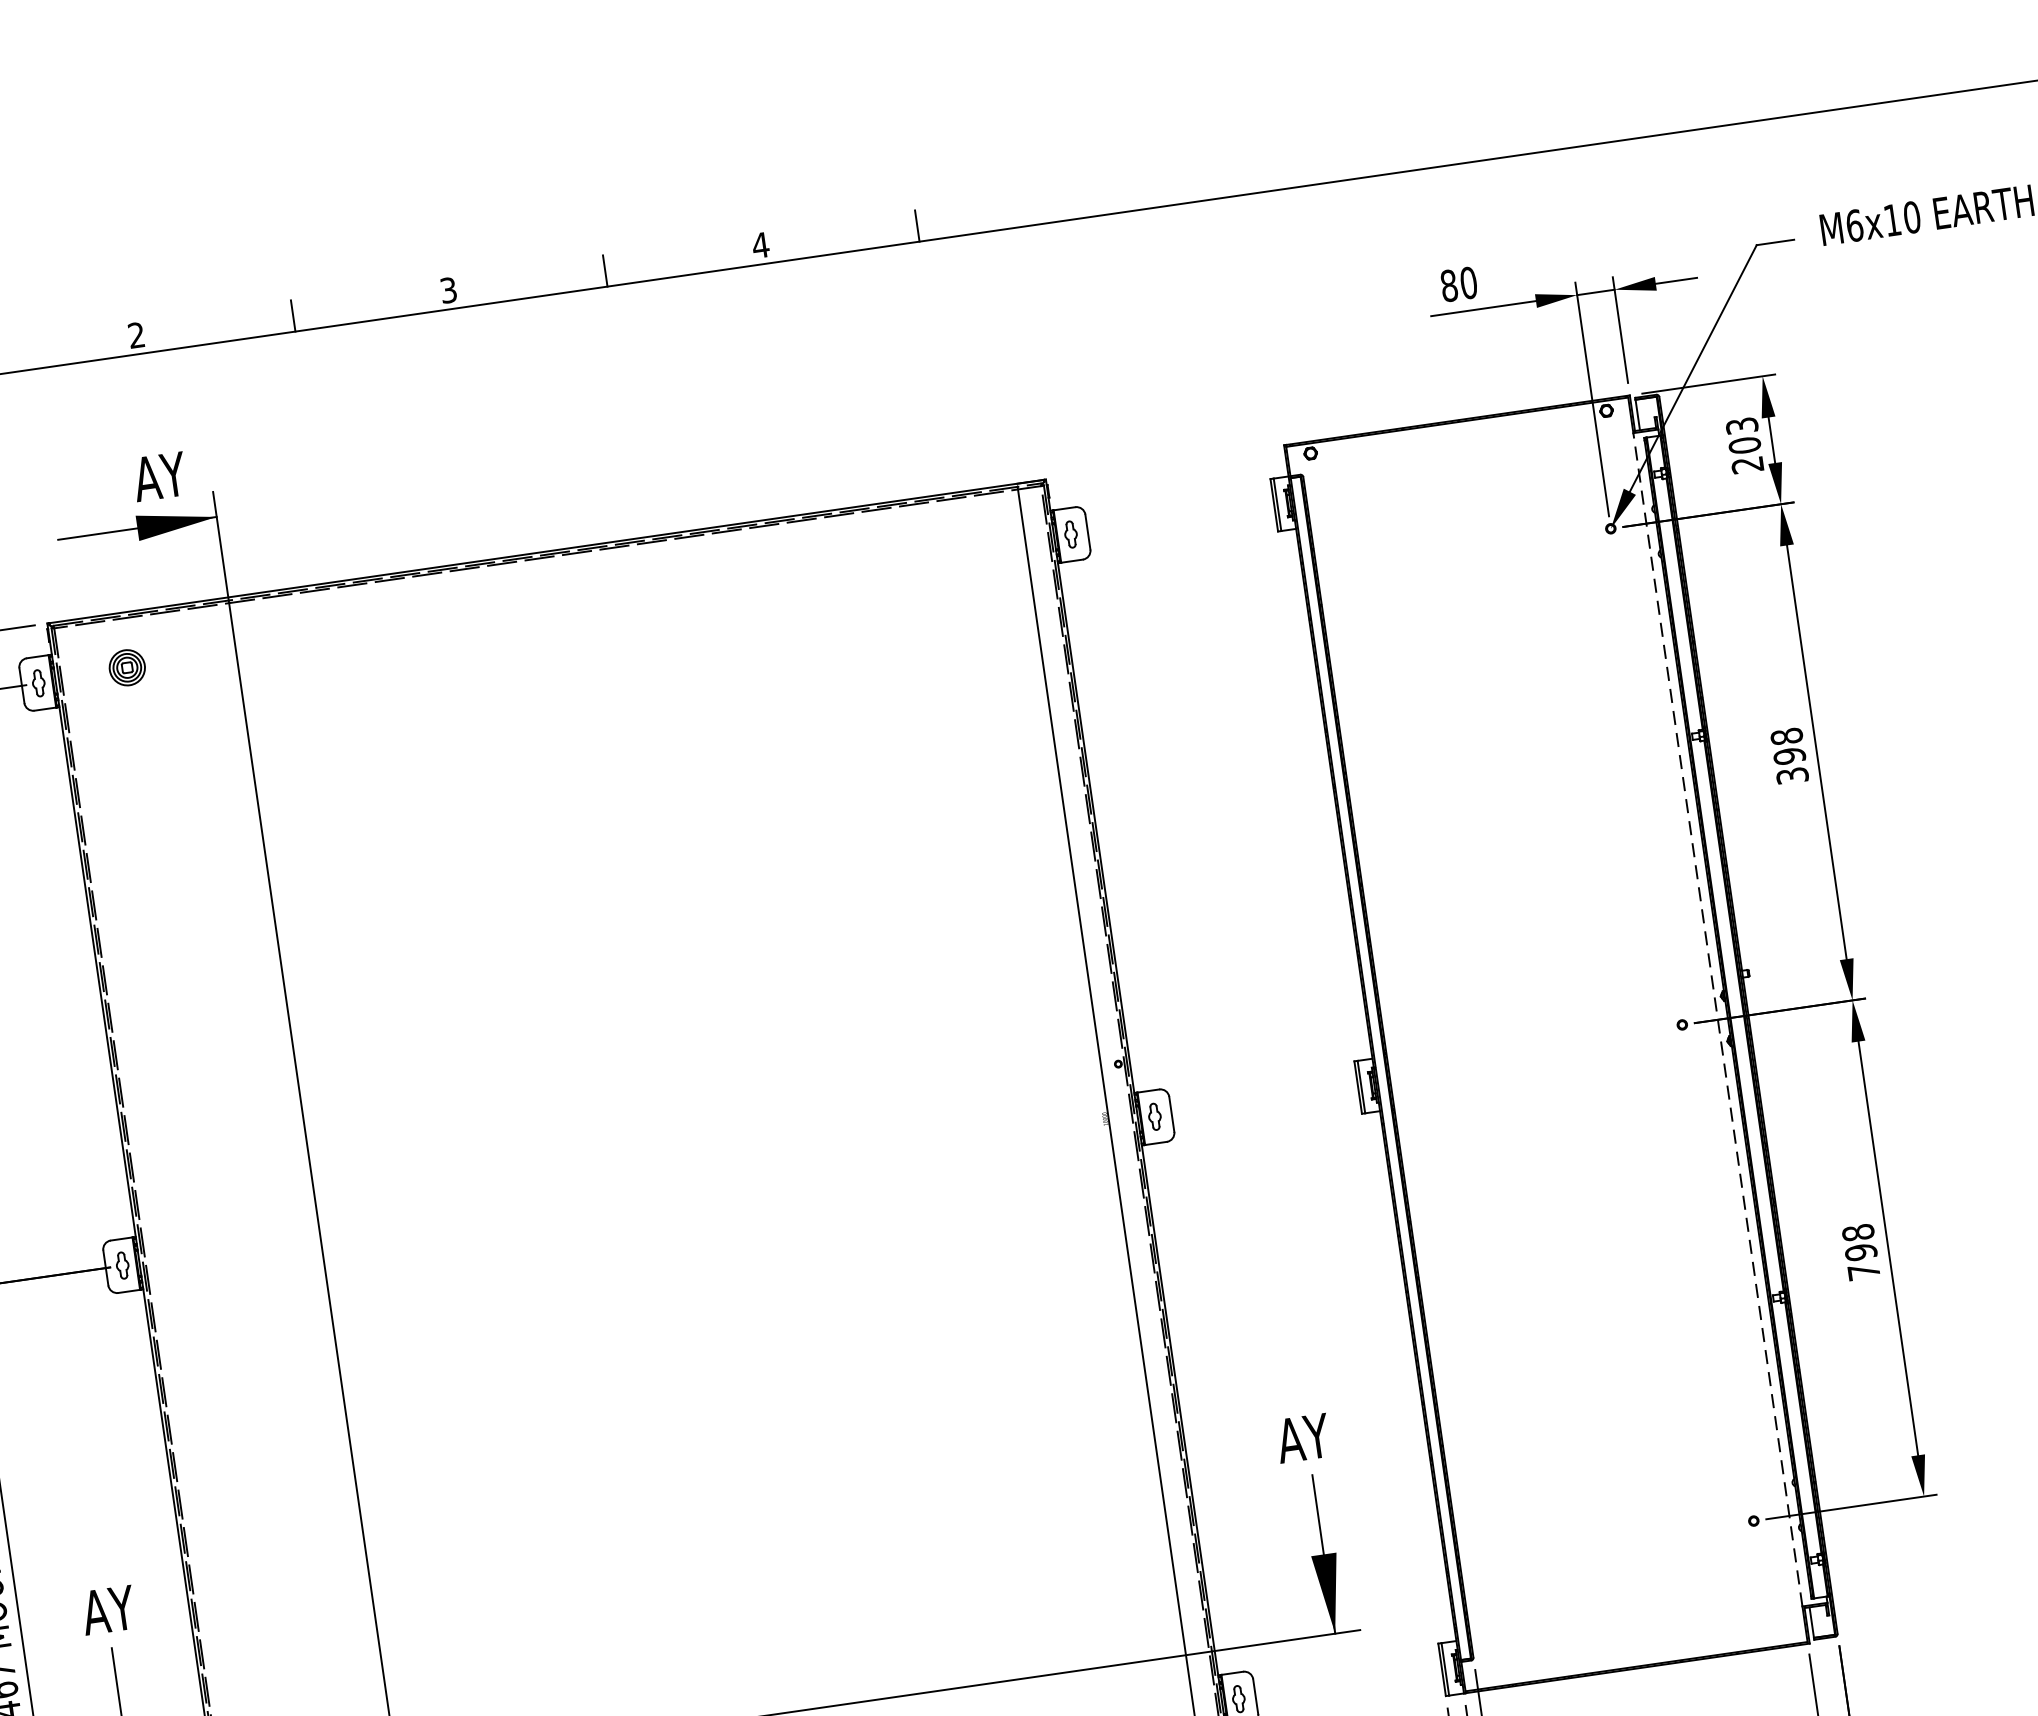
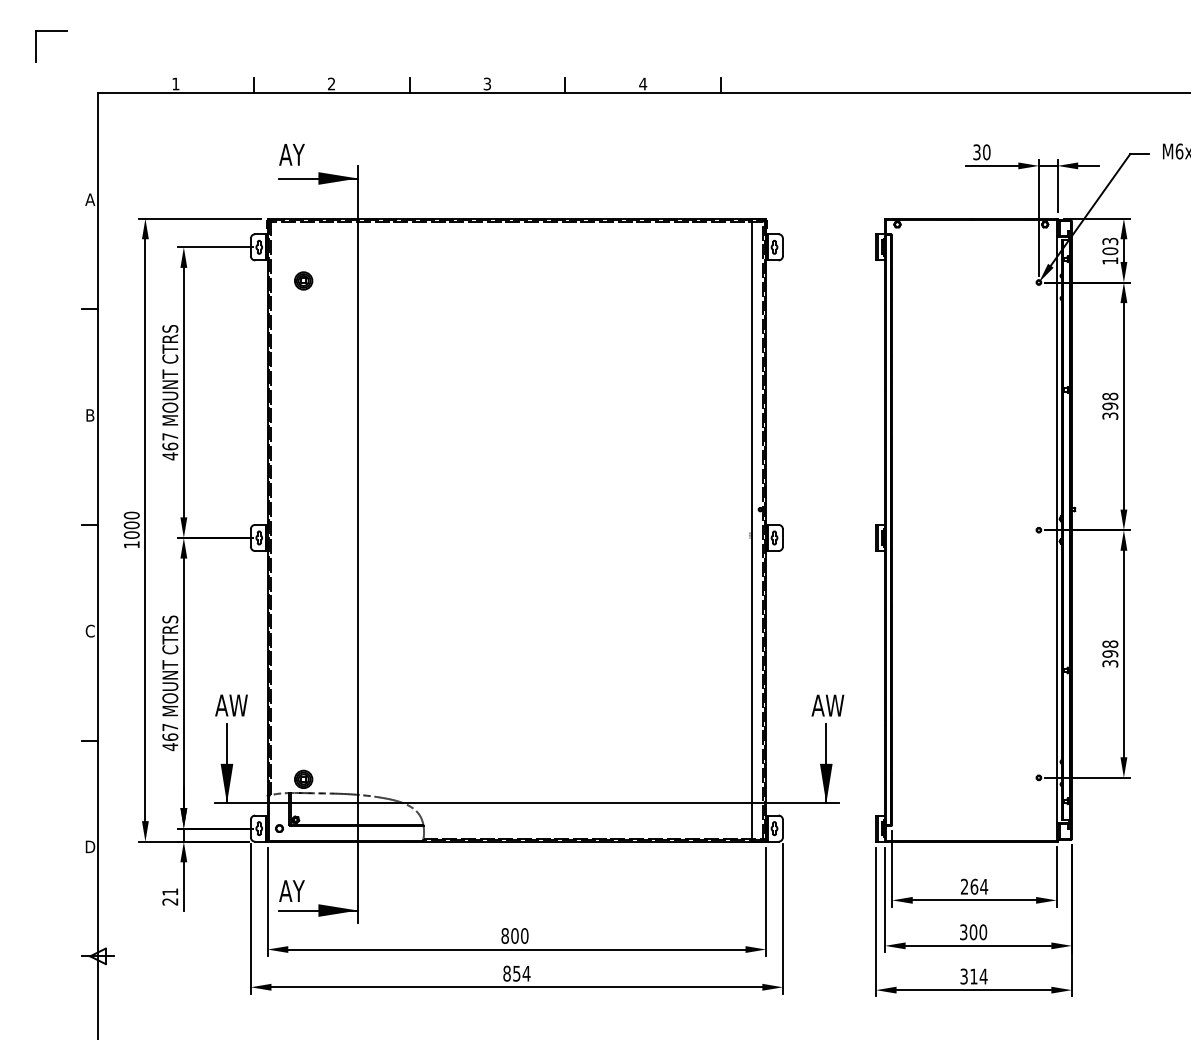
text: (1448, 286) -> (976, 152), 80 -> 30
text: (1747, 463) -> (1110, 260), 203 -> 103
text: (158, 476) -> (291, 154), moved
part: (126, 666) -> (303, 280), moved
line: (1717, 1020) -> (1056, 530), dashed -> solid
text: (1864, 1271) -> (1110, 663), 798 -> 398
text: (1323, 1435) -> (834, 705), AY -> AW
text: (127, 1607) -> (237, 705), AY -> AW

